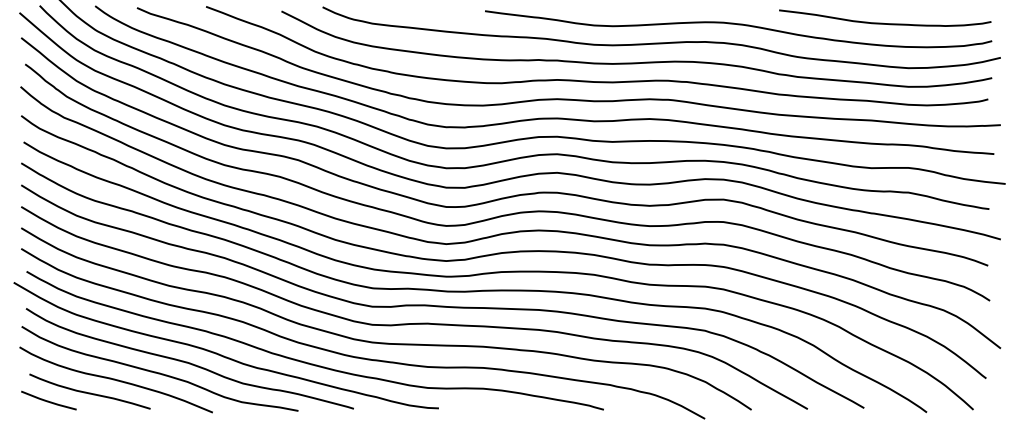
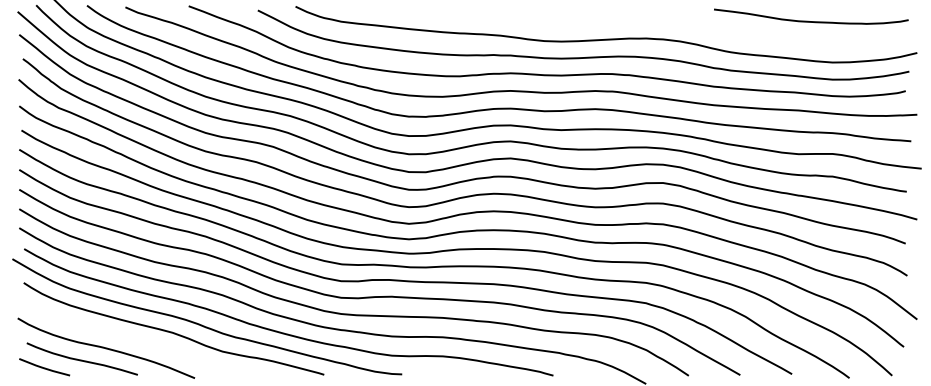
curve: (738, 25) -> (676, 23), removed
curve: (159, 372) -> (146, 341), removed

